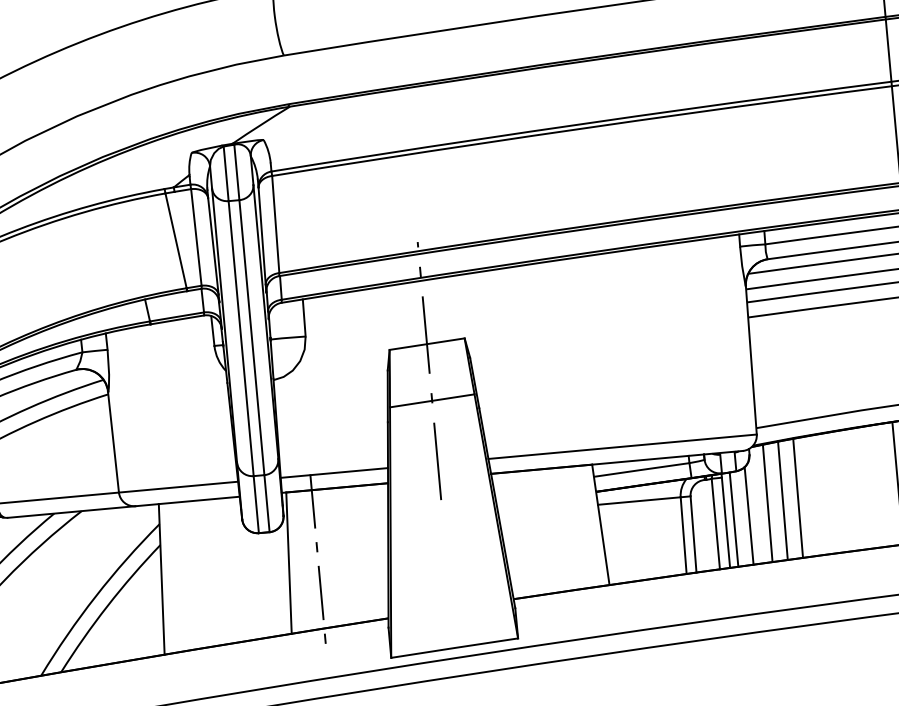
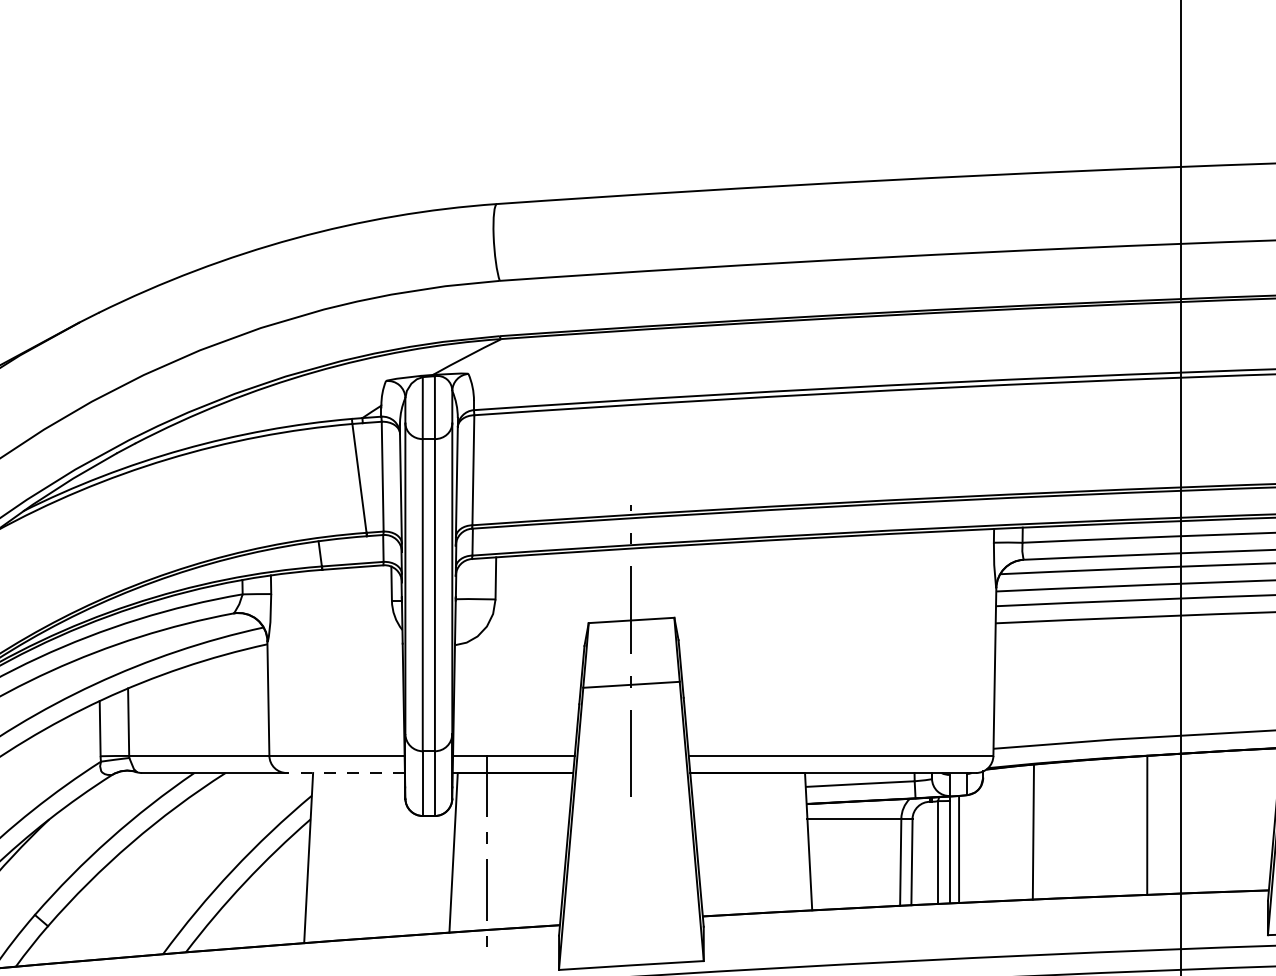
line: (187, 501) -> (345, 773), solid -> dashed
line: (782, 501) -> (1015, 833), removed
line: (767, 503) -> (998, 834), removed
line: (749, 515) -> (976, 846), removed

